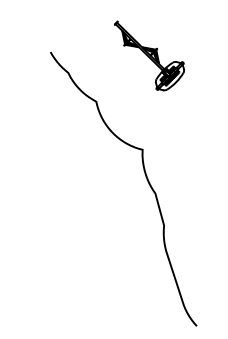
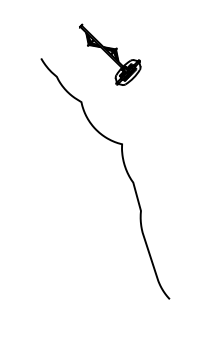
part: (149, 55) -> (110, 54), moved

